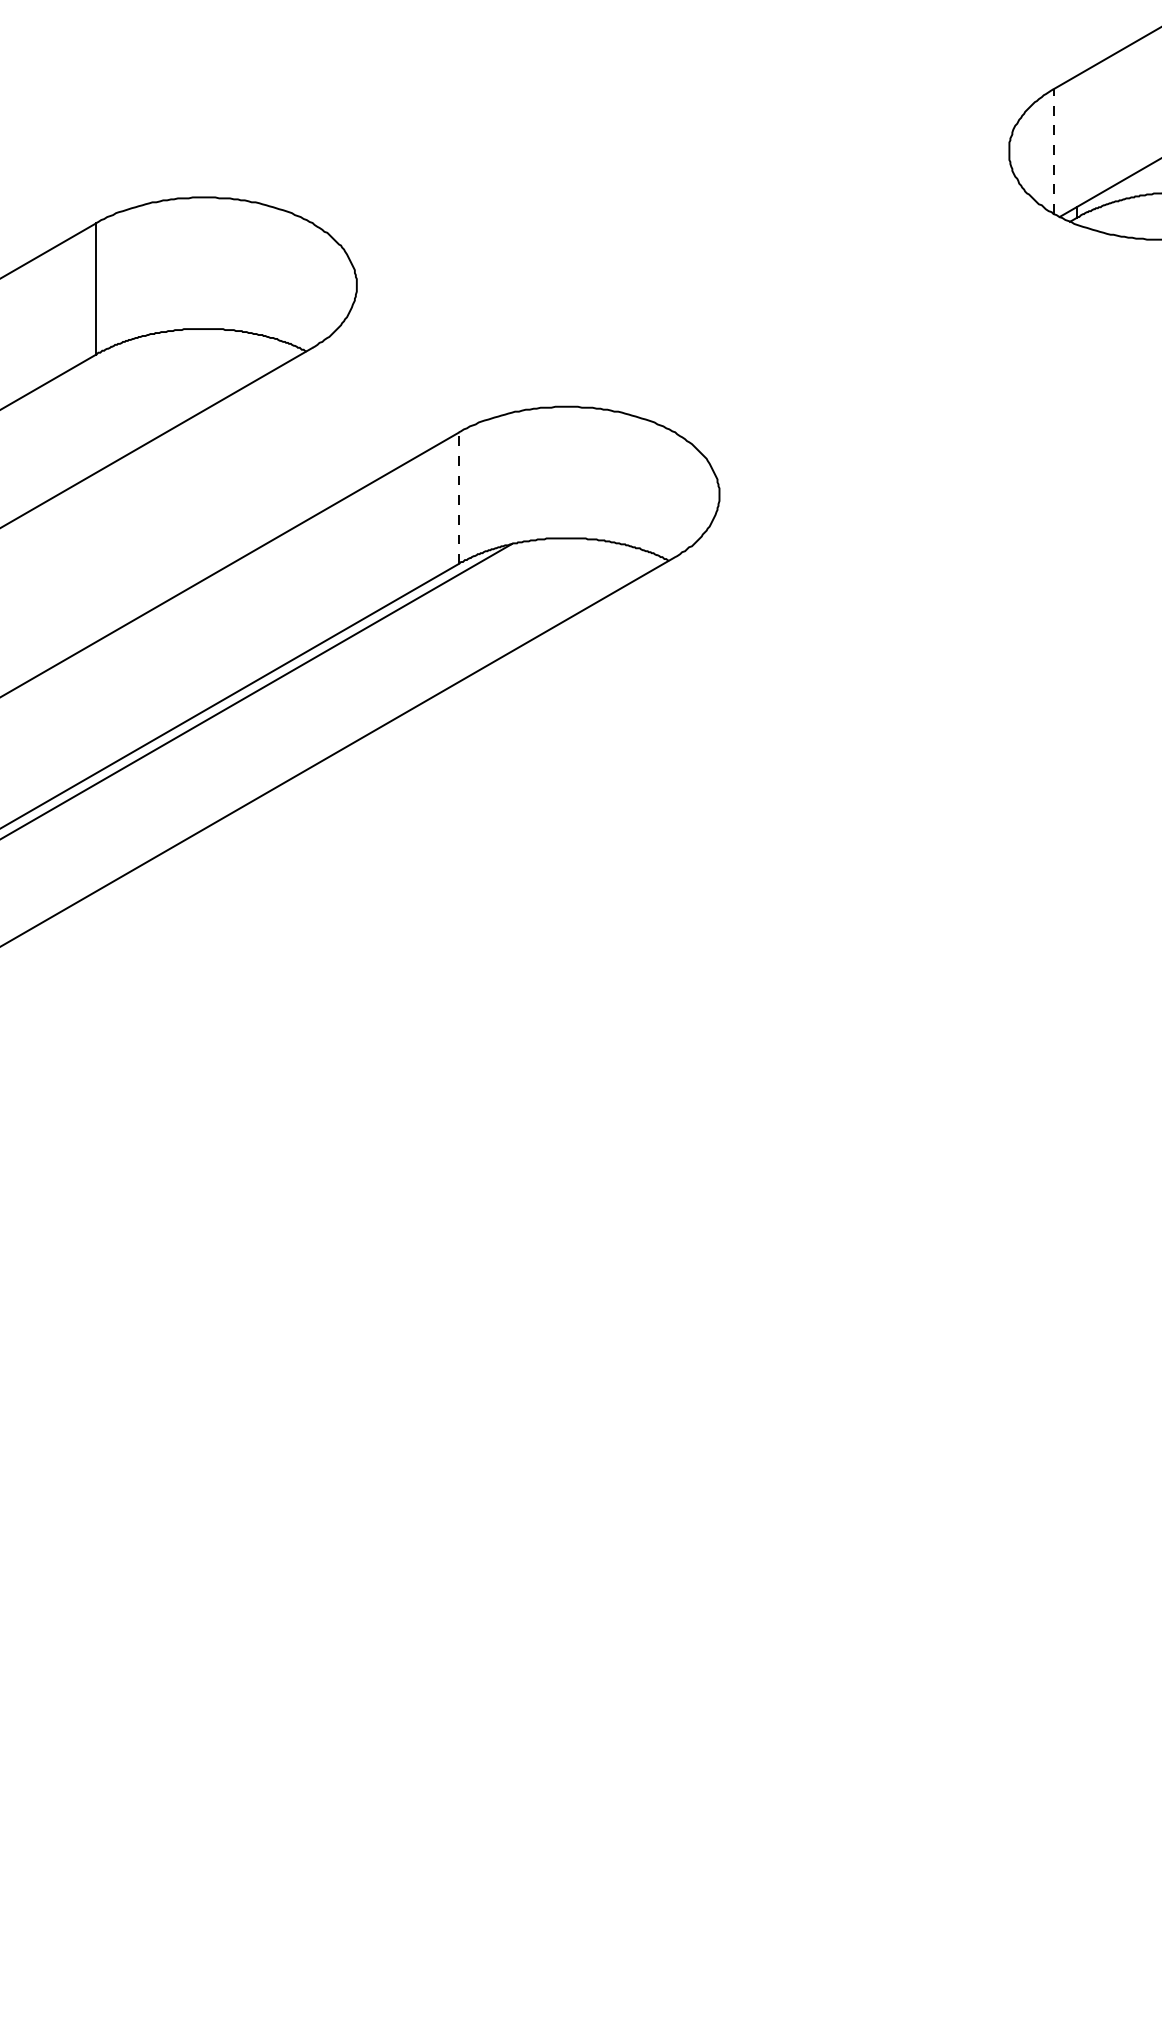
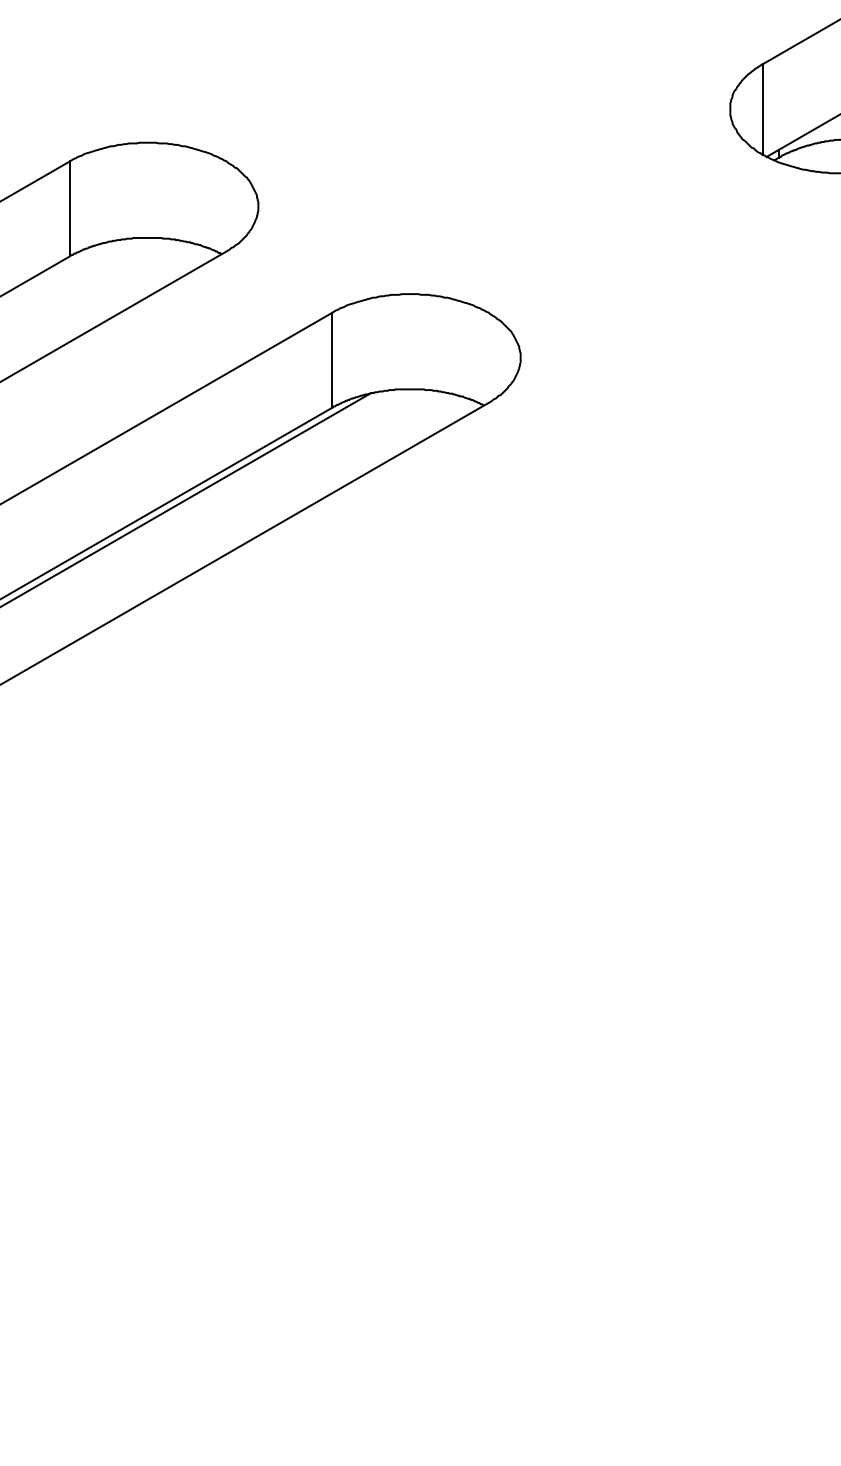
line: (1053, 150) -> (762, 108), dashed -> solid
line: (458, 498) -> (331, 360), dashed -> solid

